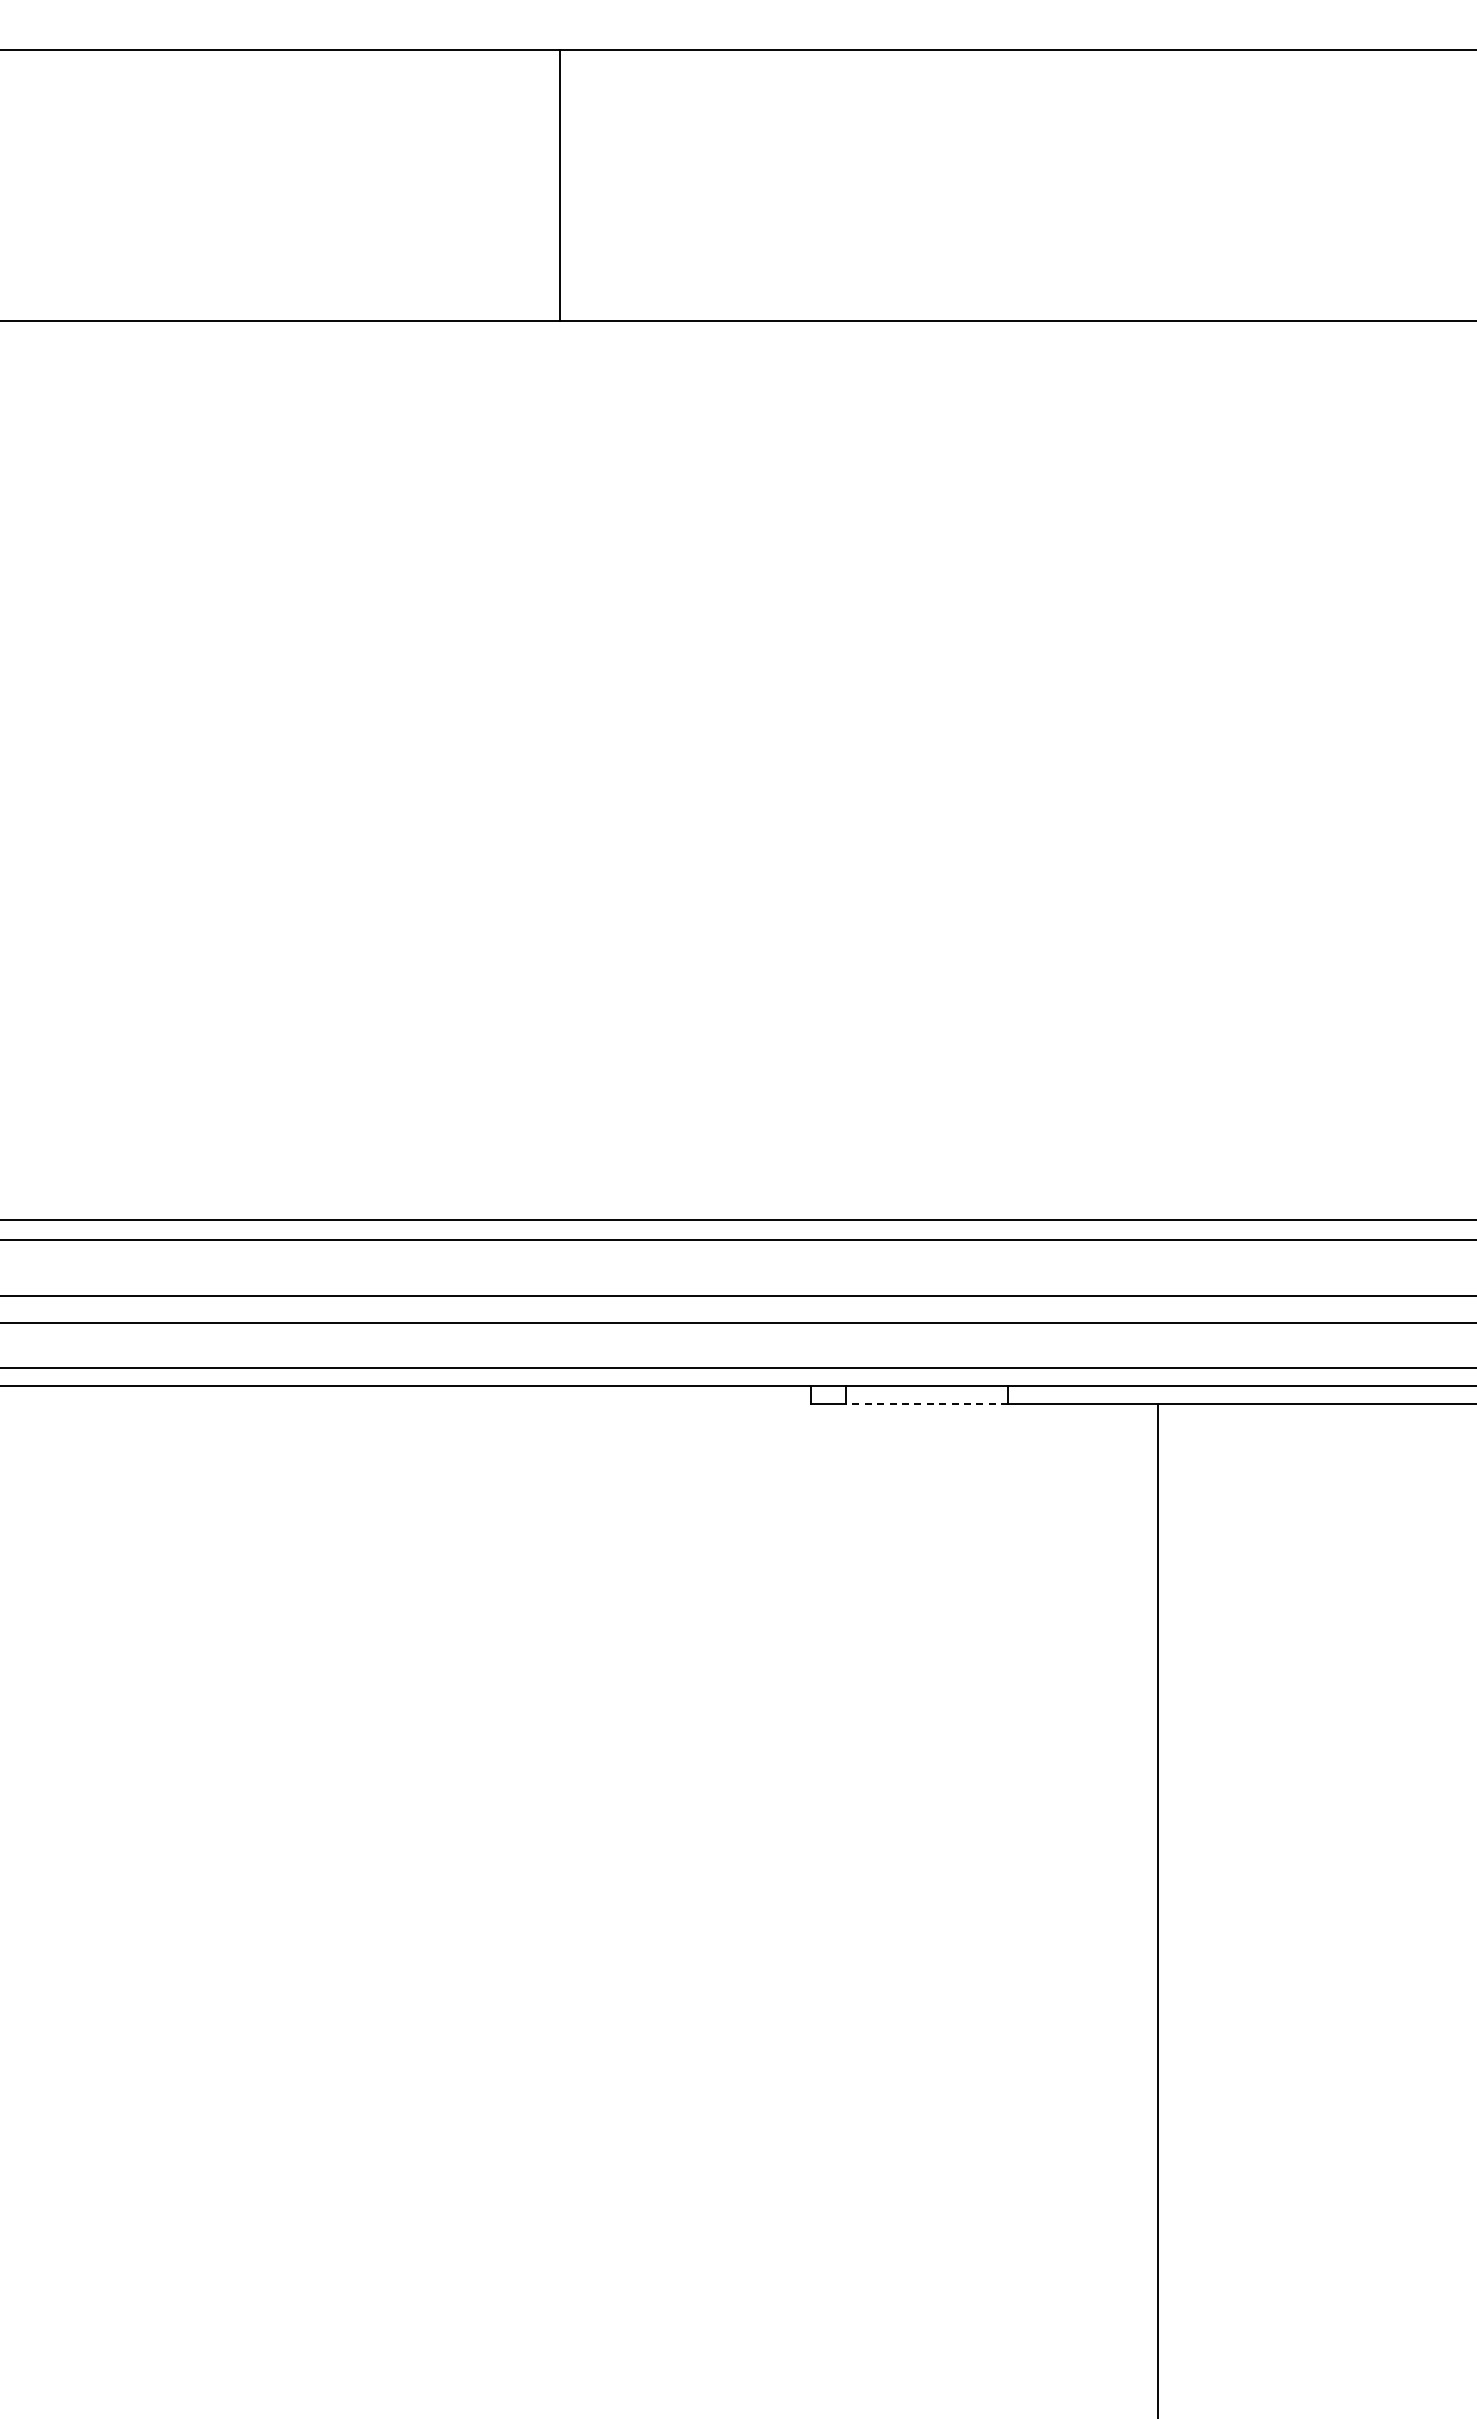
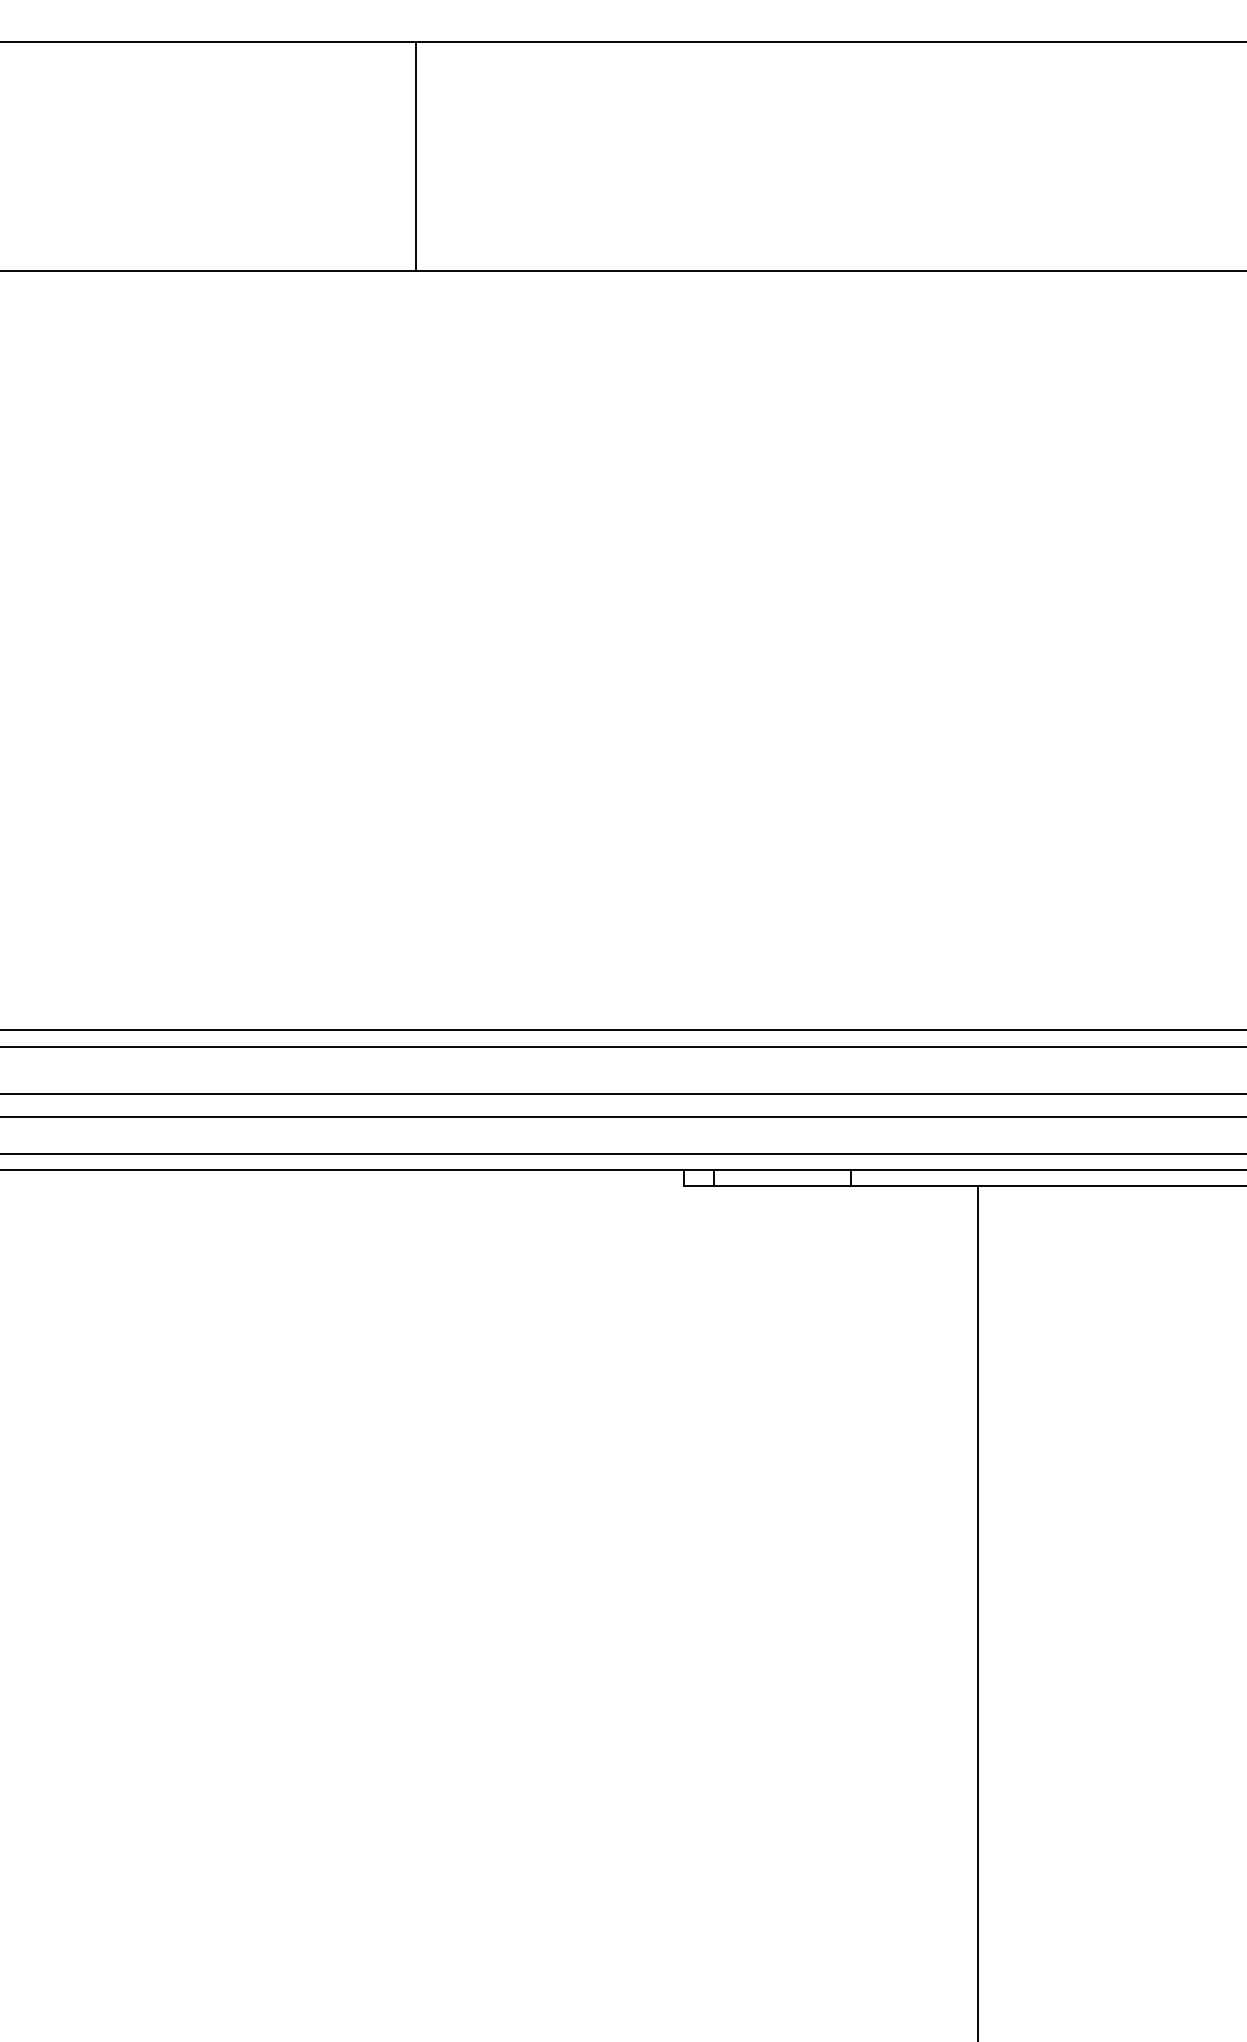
line: (560, 184) -> (415, 155), moved
line: (926, 1404) -> (782, 1185), dashed -> solid

